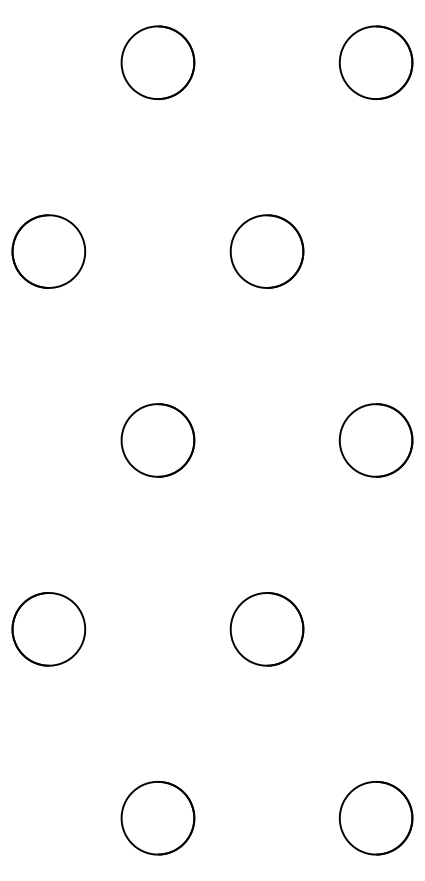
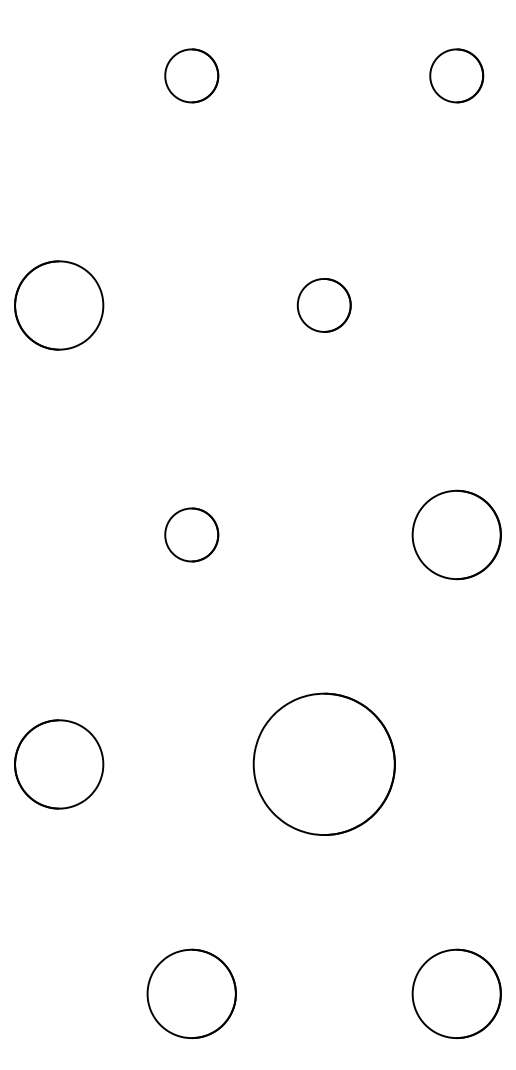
part: (157, 62) -> (191, 75), size x0.6
part: (375, 62) -> (456, 75), size x0.6
part: (266, 251) -> (323, 305), size x0.6
part: (157, 440) -> (191, 535), size x0.6
part: (266, 629) -> (323, 764), size x1.6

